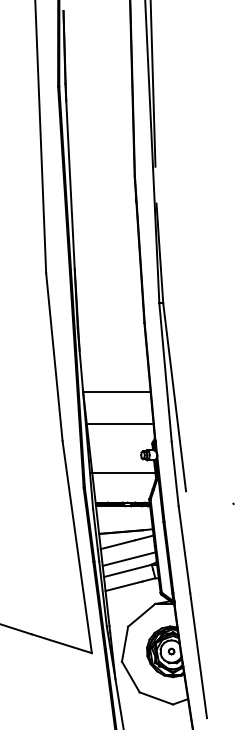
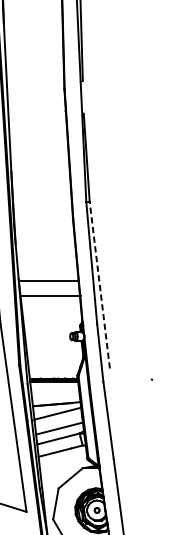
line: (174, 397) -> (99, 285), solid -> dashed
line: (119, 424) -> (50, 296), moved
line: (123, 473) -> (54, 352), removed

